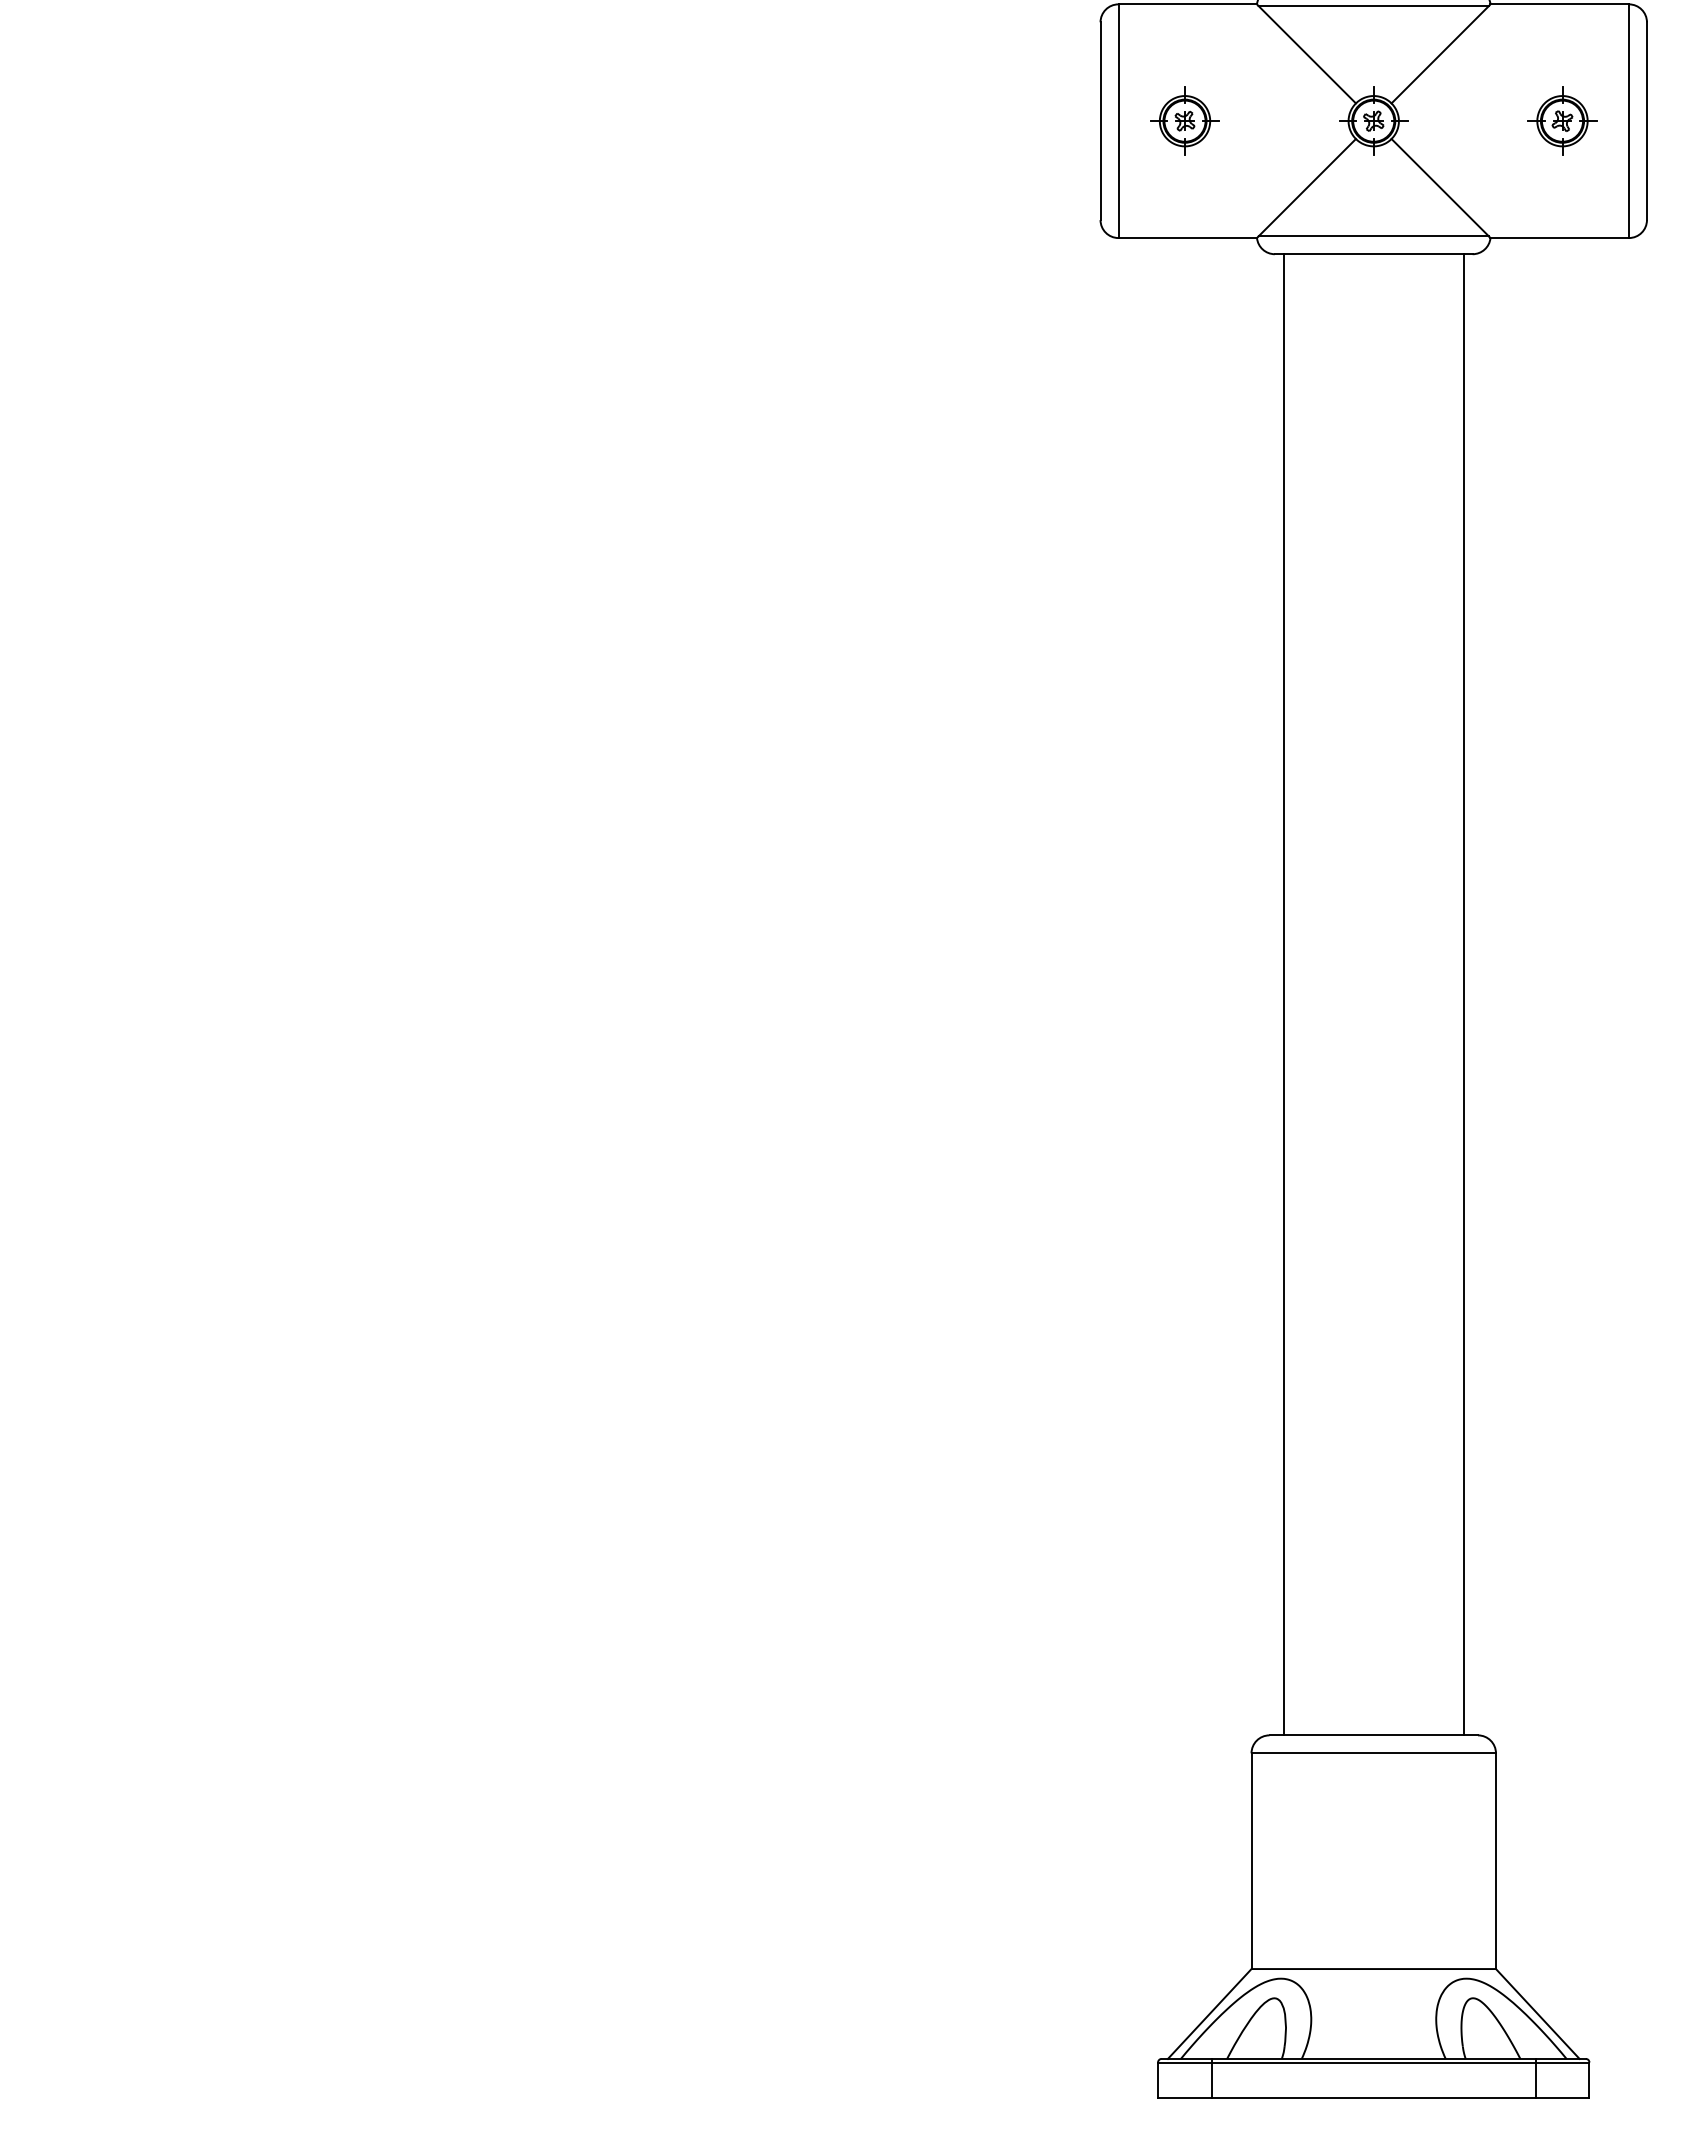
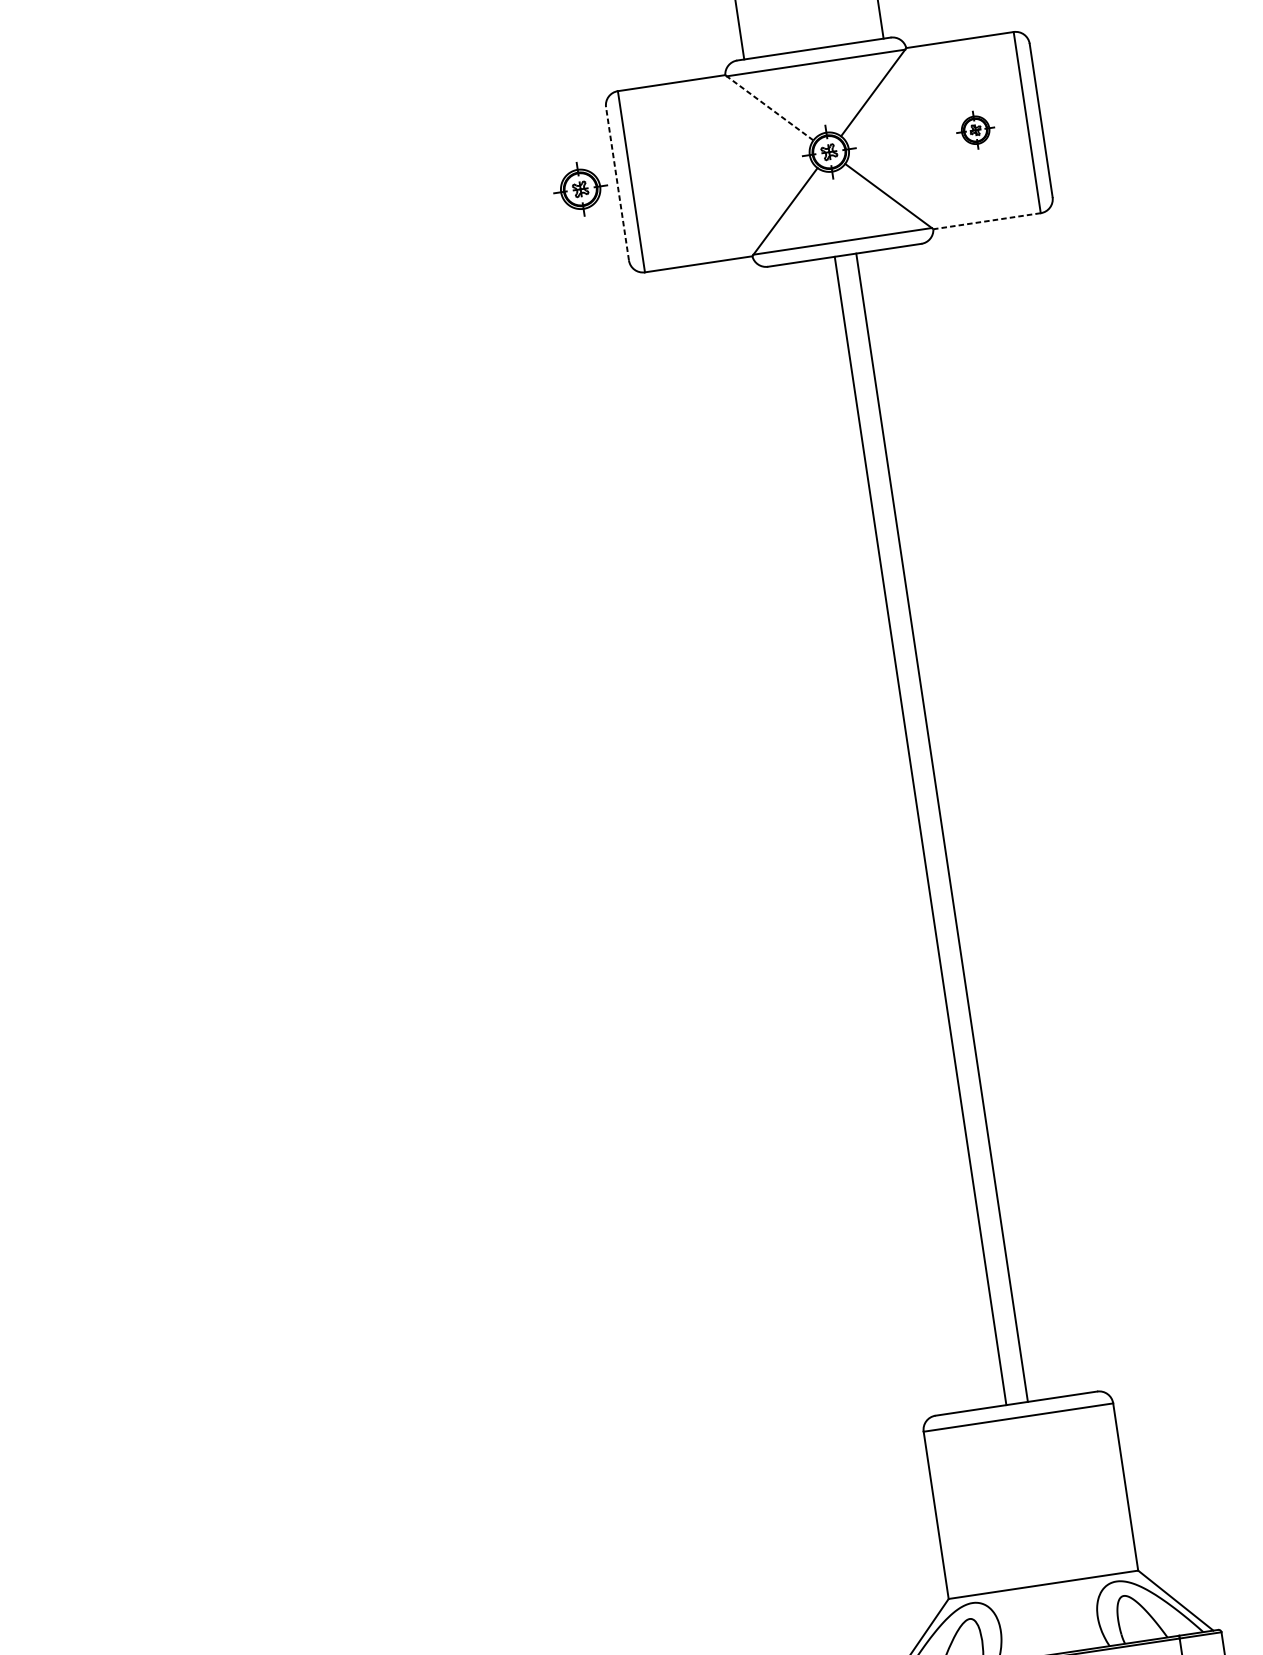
line: (1307, 54) -> (770, 108), solid -> dashed
part: (1184, 120) -> (580, 188), moved
part: (1562, 120) -> (975, 129), size x0.7
line: (1100, 121) -> (617, 184), solid -> dashed
line: (1559, 238) -> (986, 221), solid -> dashed
line: (1283, 994) -> (920, 830), moved
line: (1463, 994) -> (941, 827), moved

